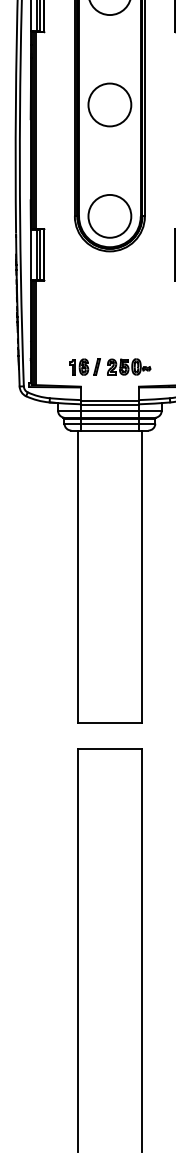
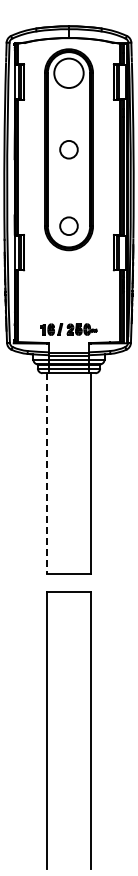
circle: (109, 104) -> (68, 149), size x0.6
circle: (109, 215) -> (68, 225), size x0.6
line: (77, 578) -> (46, 474), solid -> dashed

